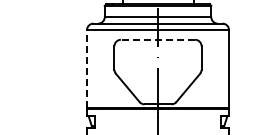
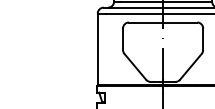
line: (157, 39) -> (162, 22), dashed -> solid
line: (86, 68) -> (97, 48), dashed -> solid

